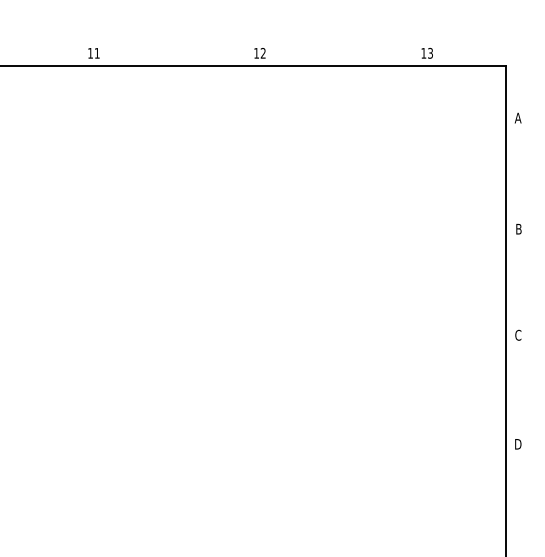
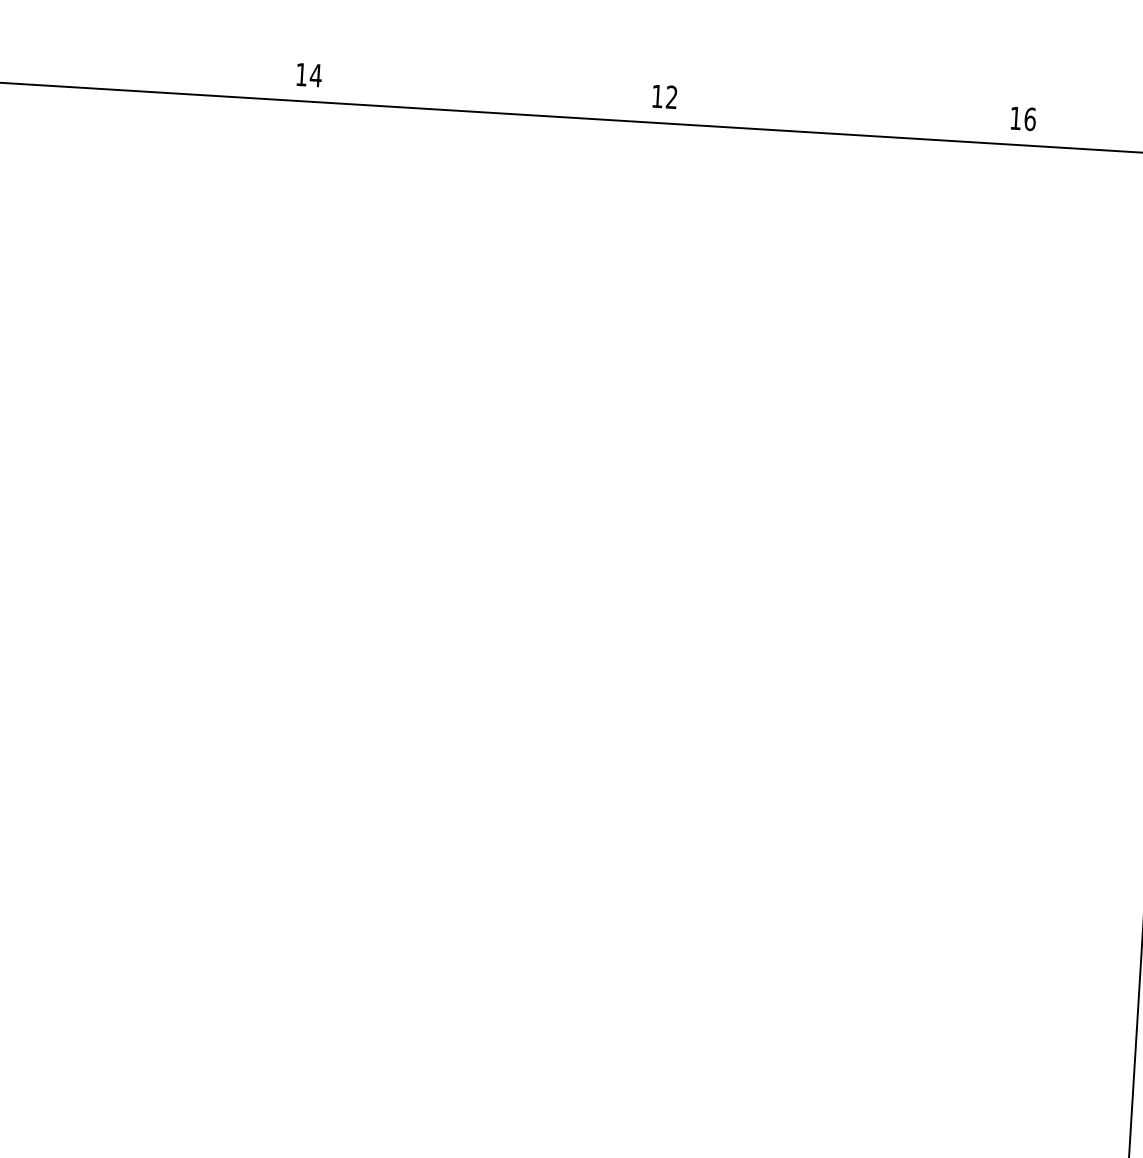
text: (430, 52) -> (1030, 117), 13 -> 16
text: (96, 53) -> (314, 75), 11 -> 14

